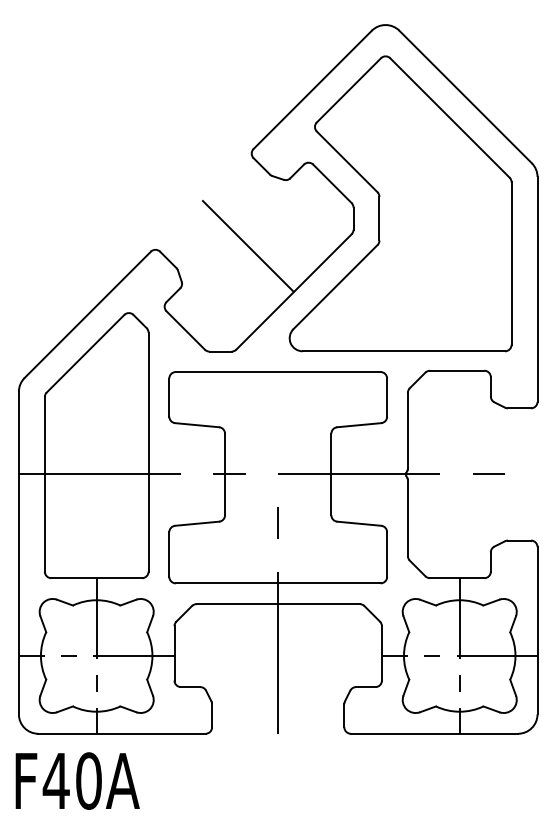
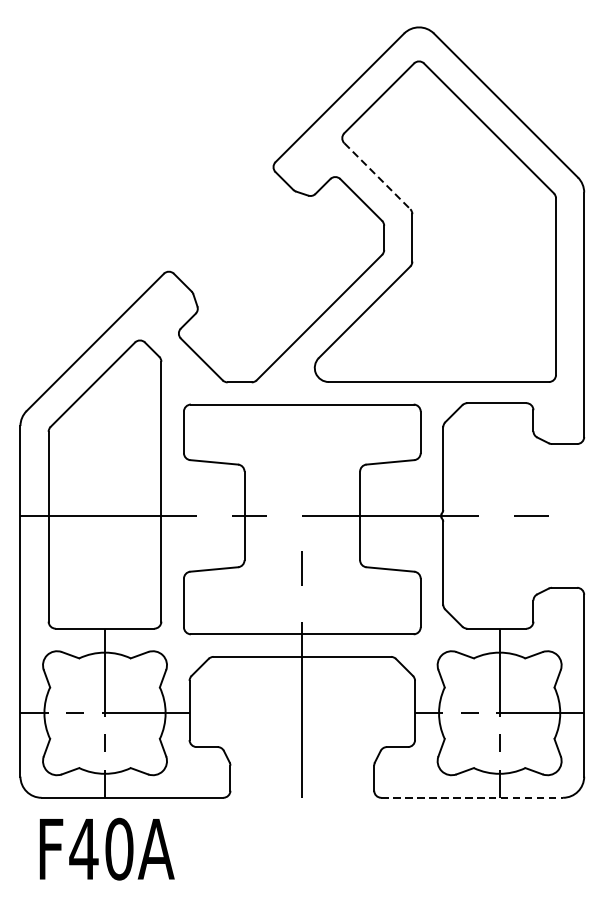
line: (347, 161) -> (377, 175), solid -> dashed
line: (247, 246) -> (268, 268), removed
line: (434, 733) -> (472, 797), solid -> dashed
text: (77, 780) -> (106, 848), moved

